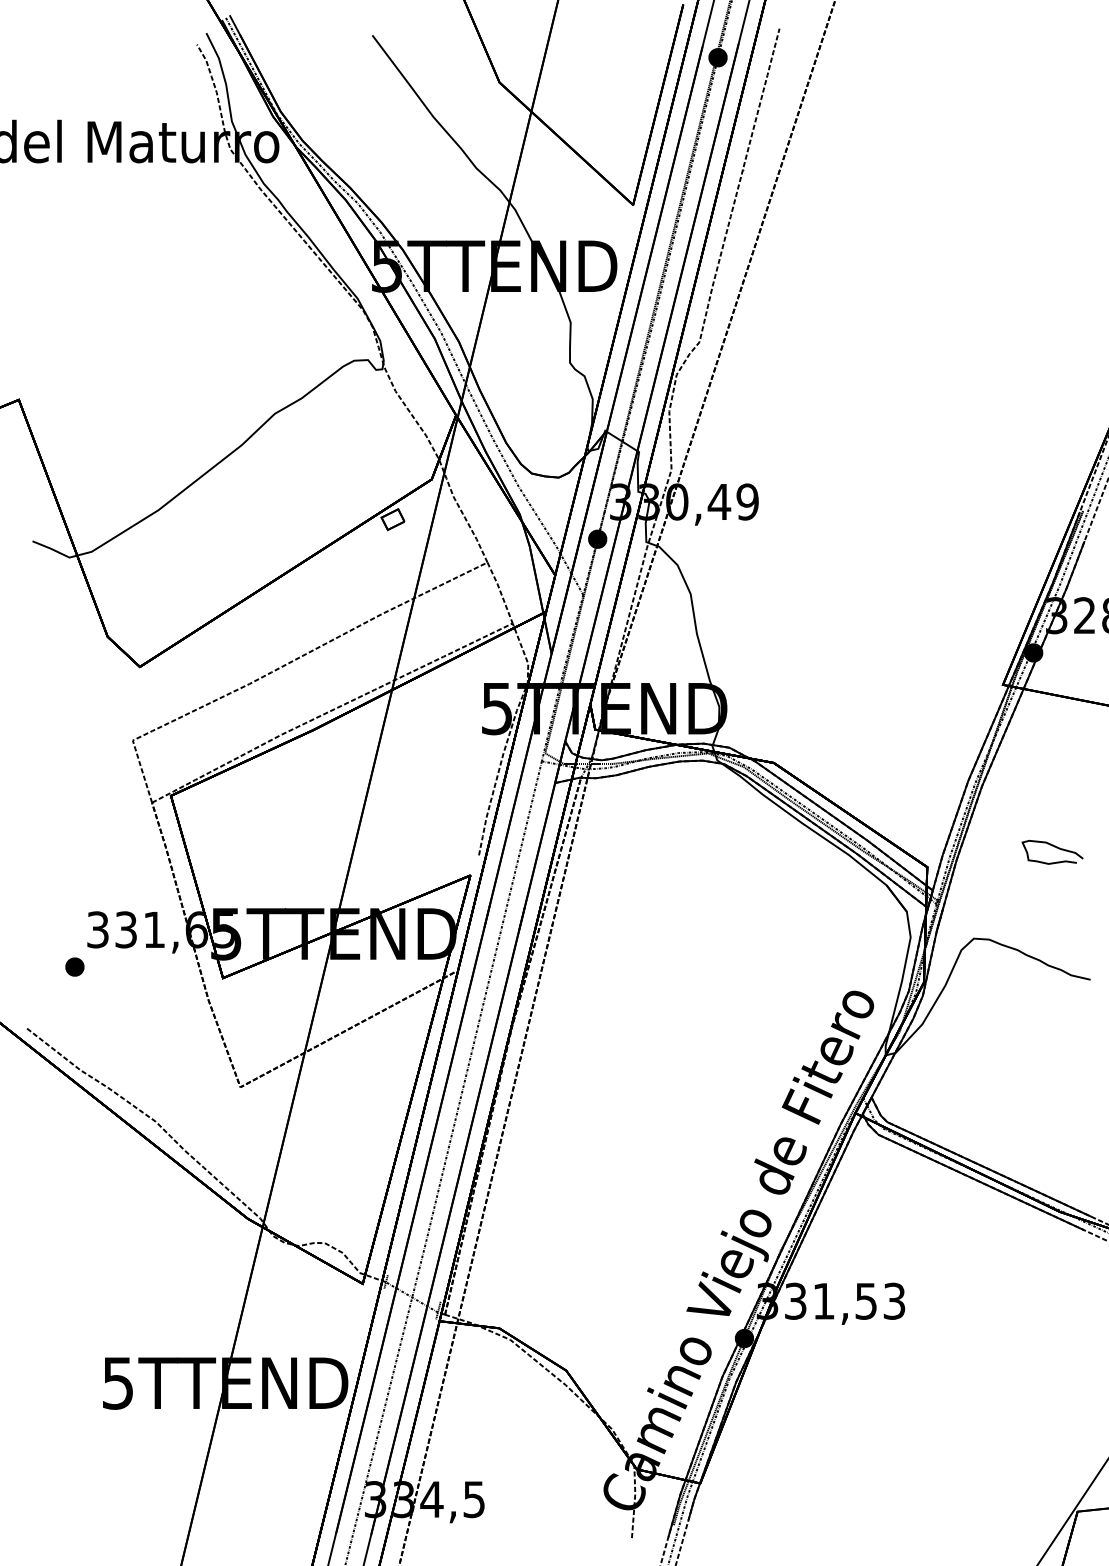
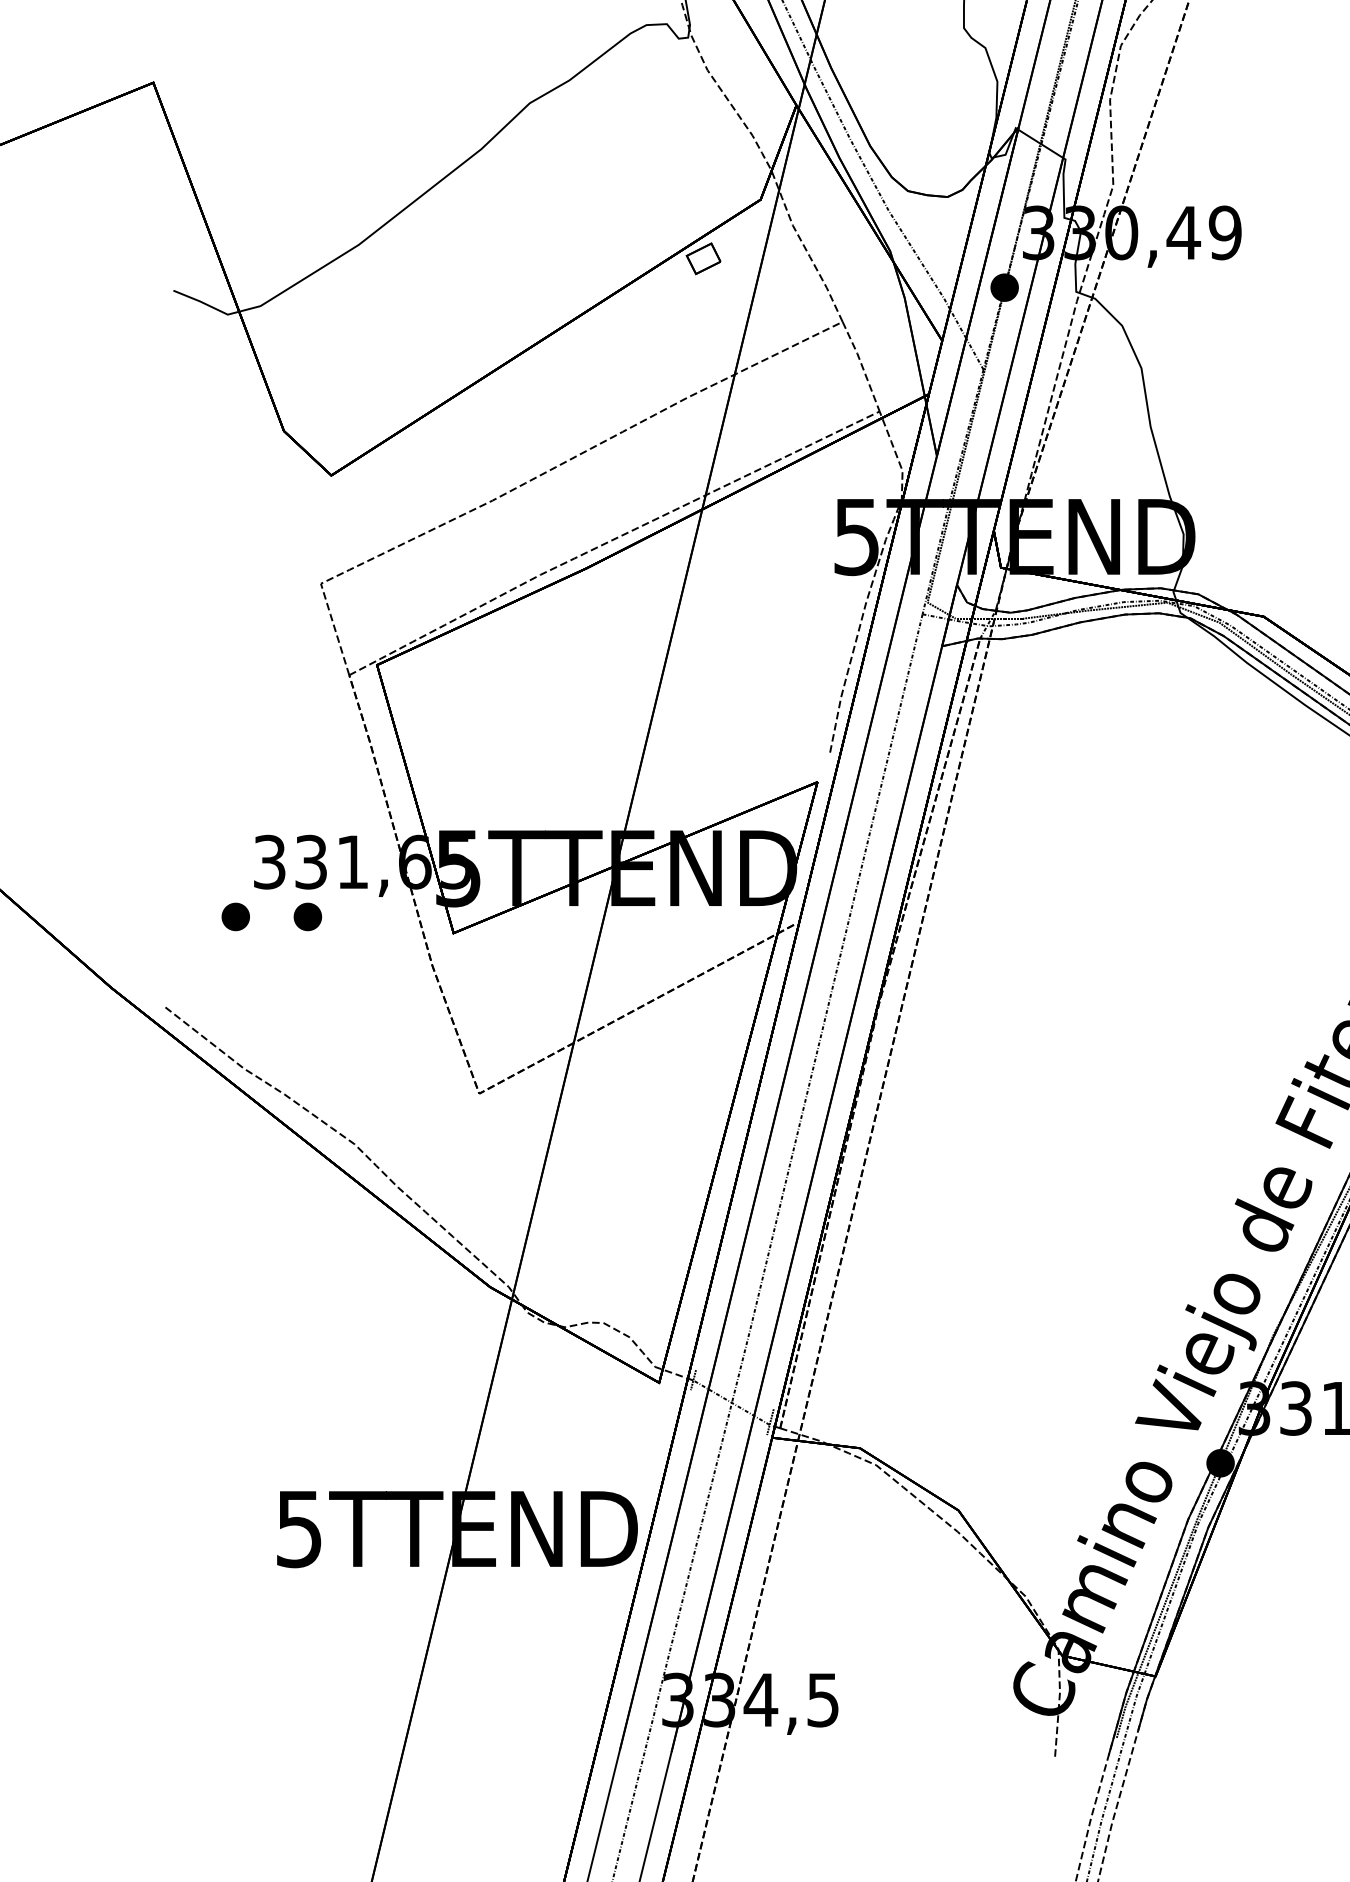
part: (123, 966) -> (307, 916), added

